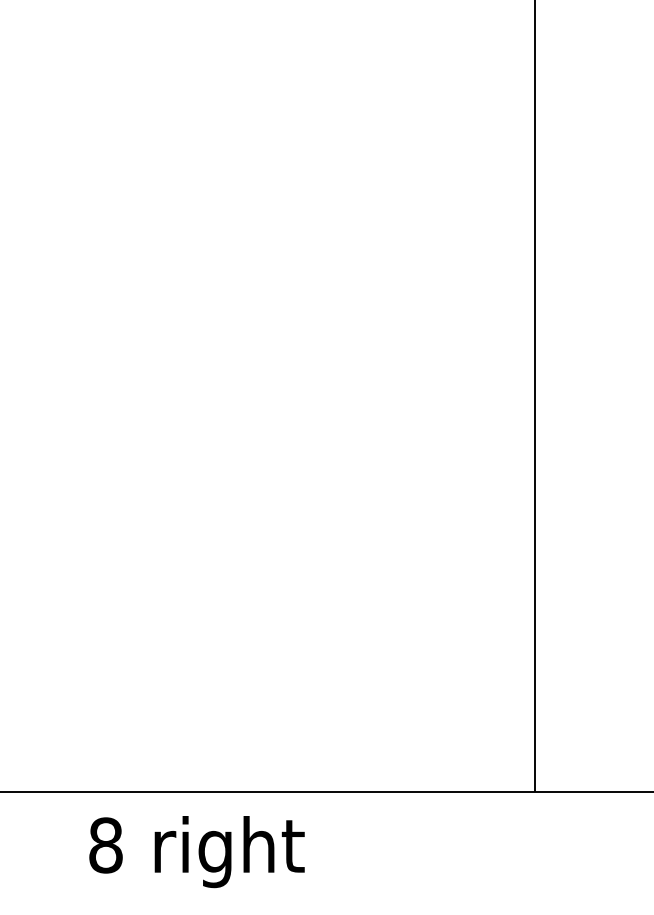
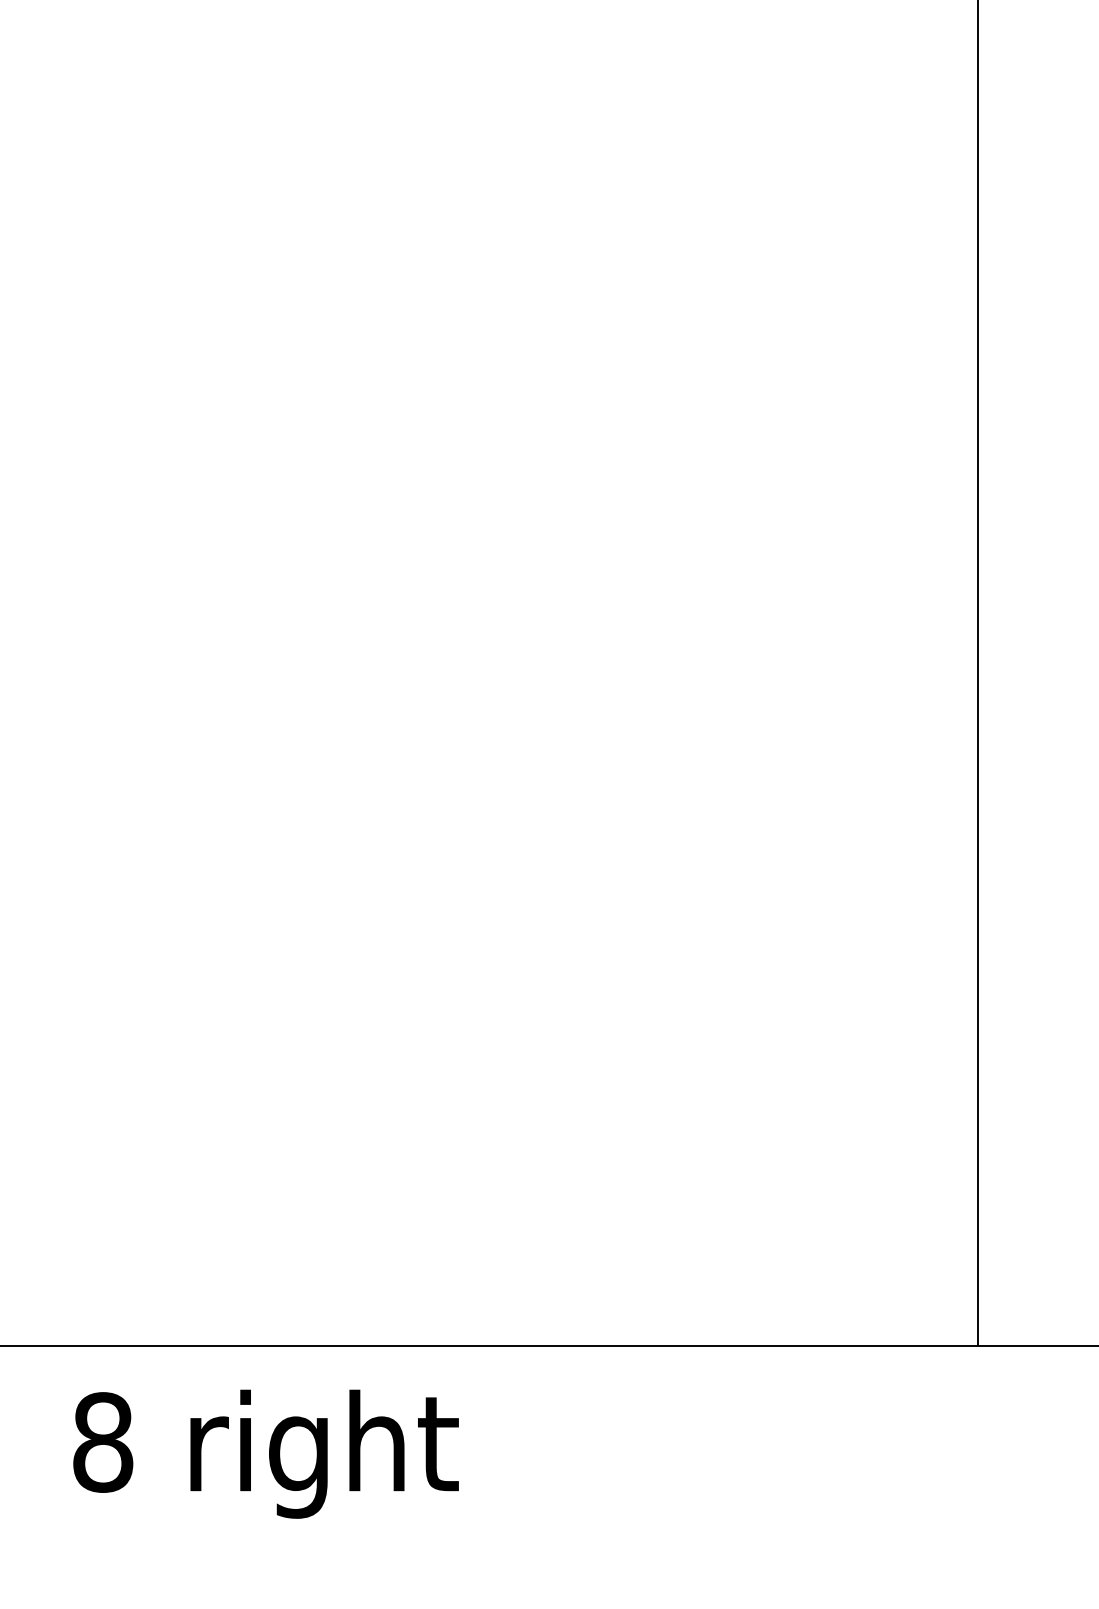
text: (196, 852) -> (265, 1455), moved

